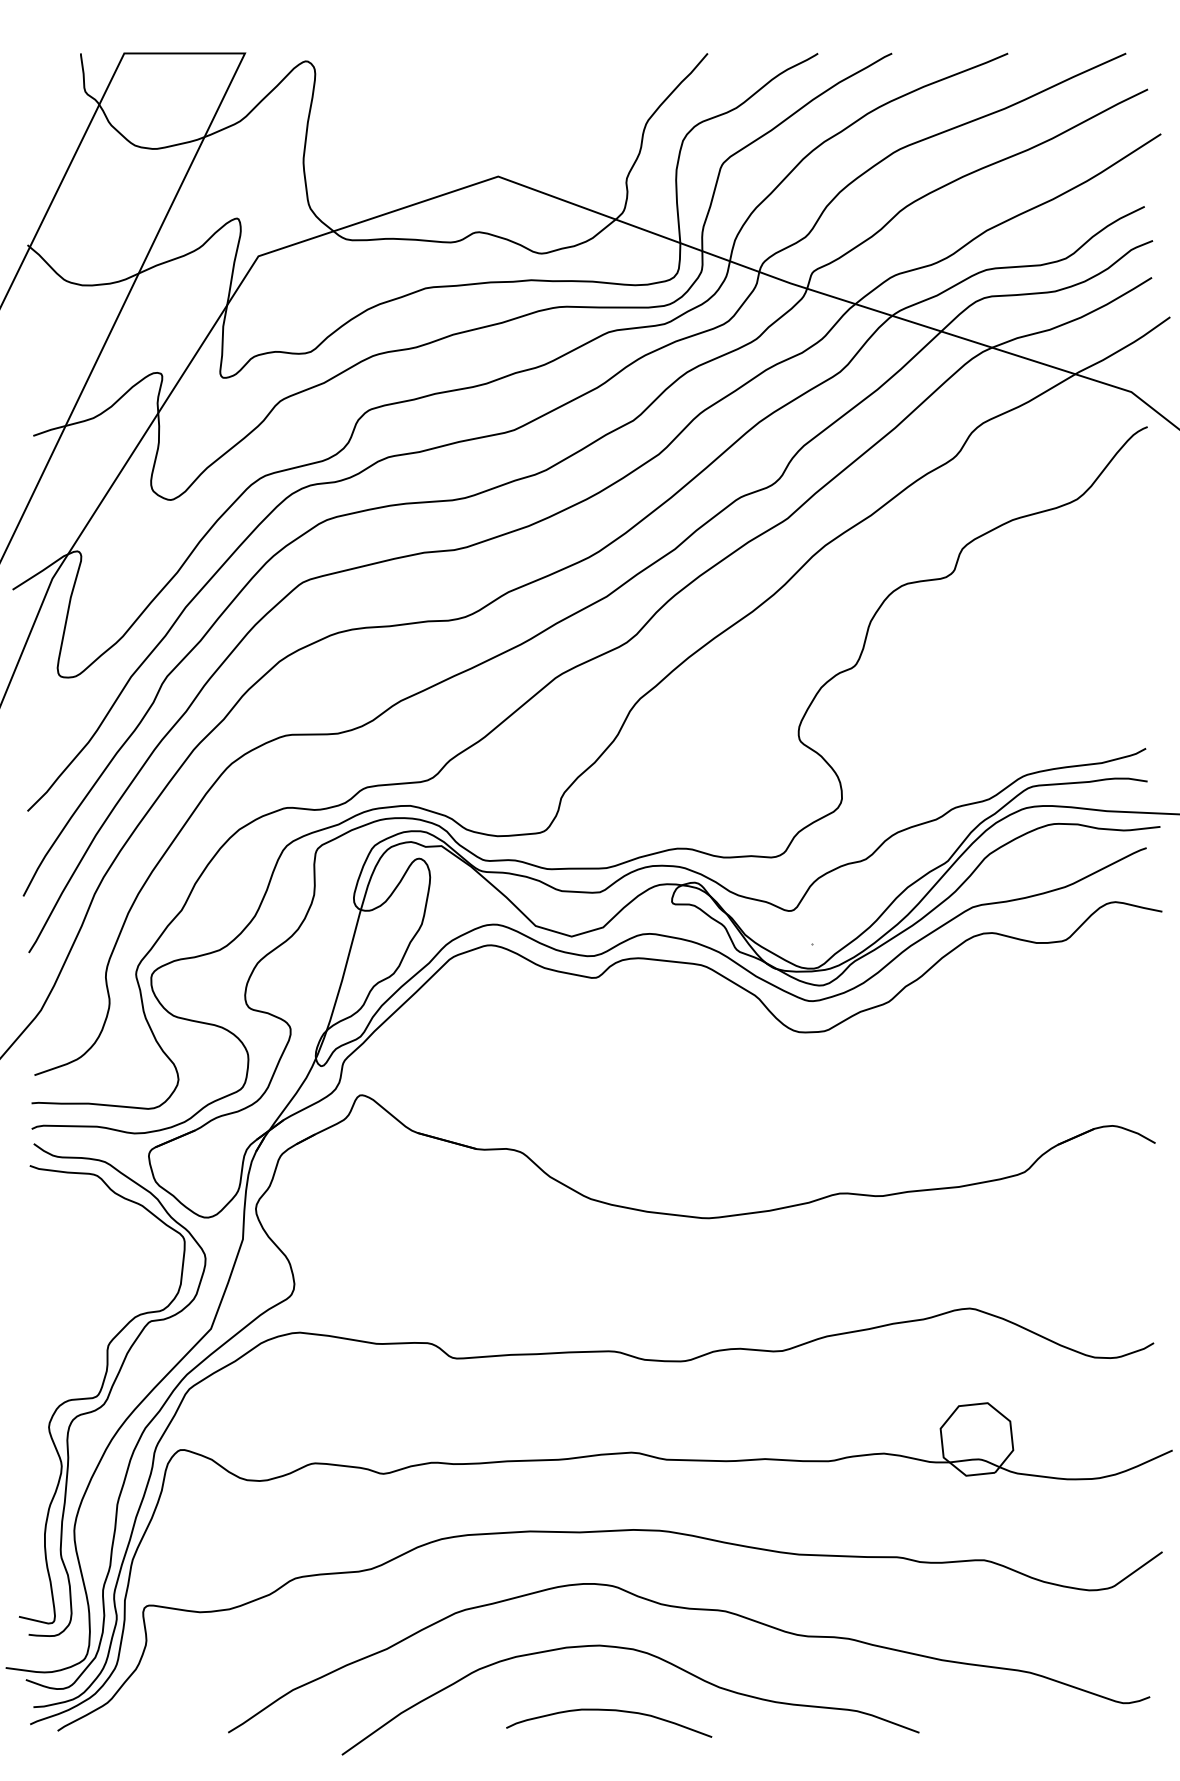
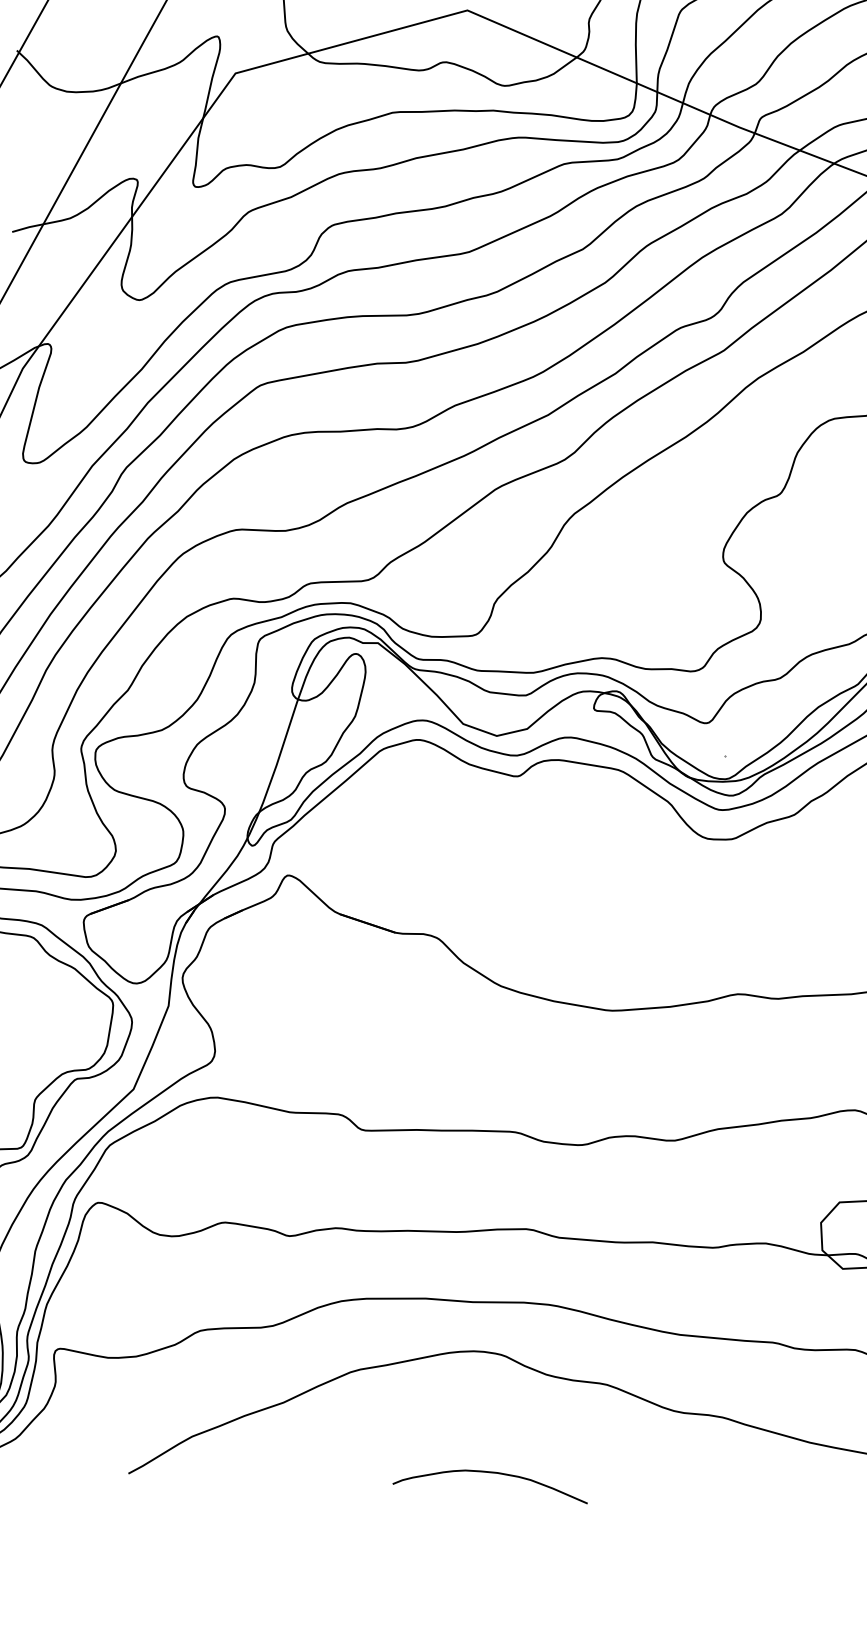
curve: (643, 1653) -> (526, 1420), removed

